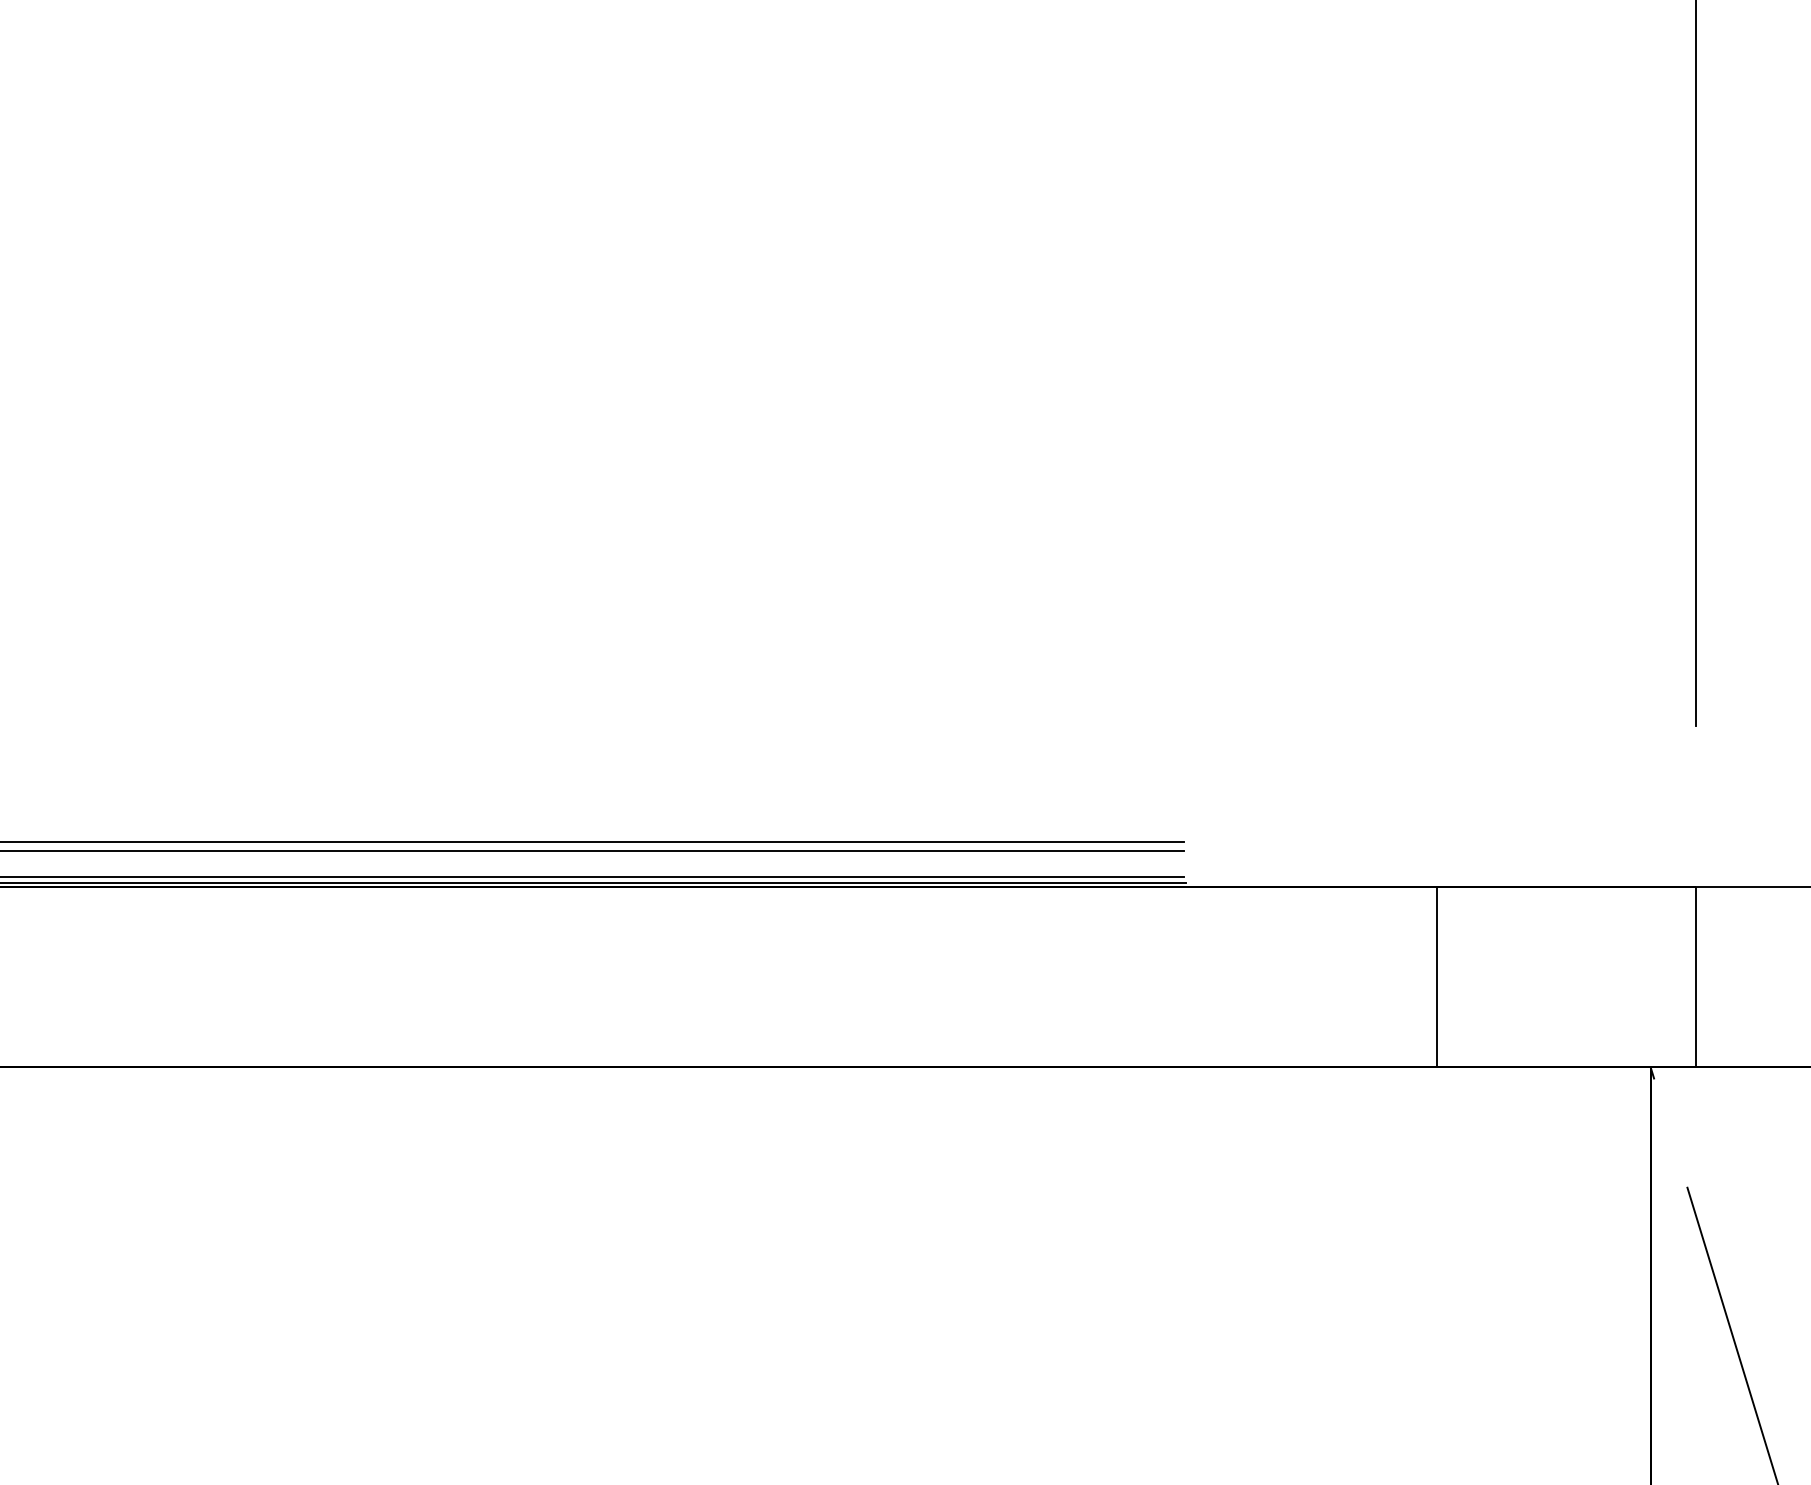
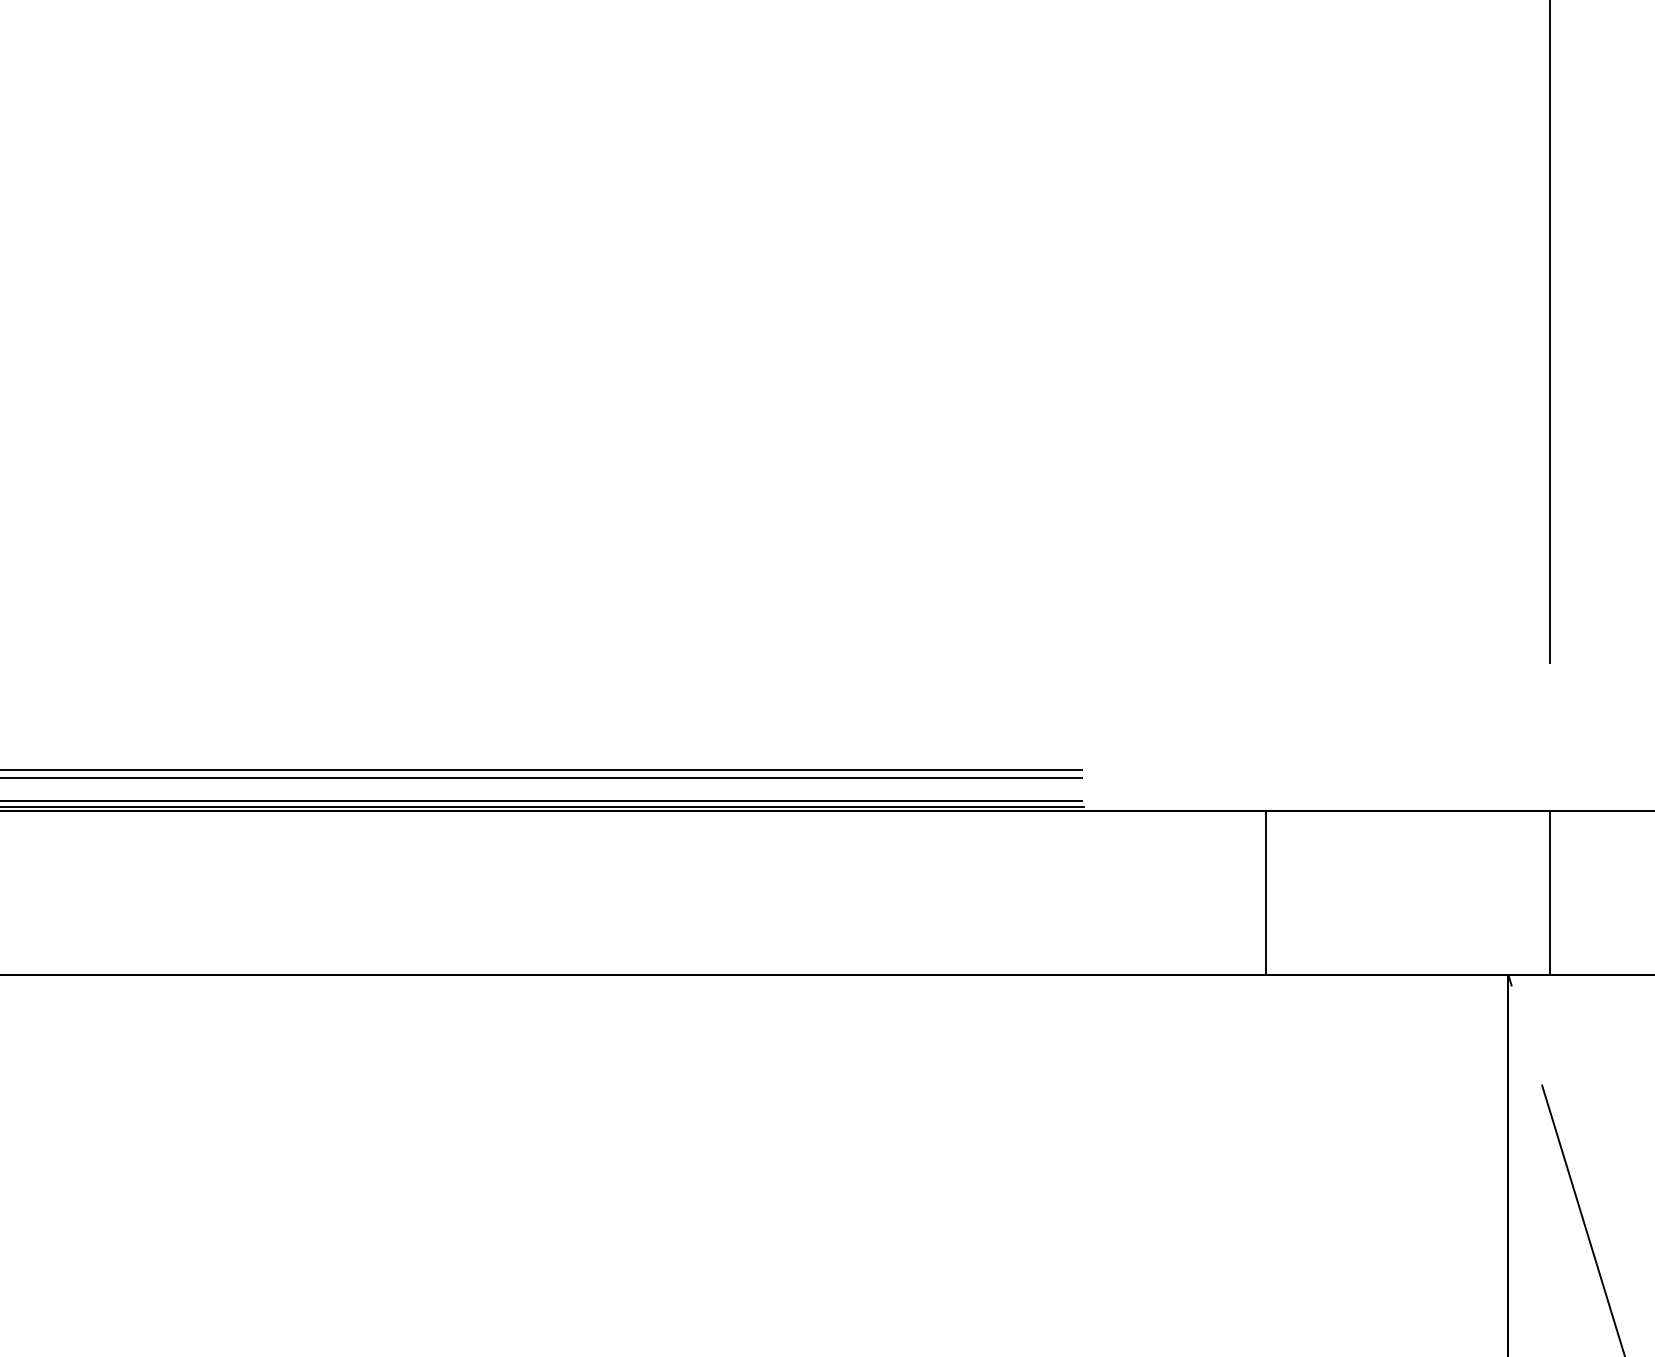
line: (1437, 976) -> (1266, 892), moved

